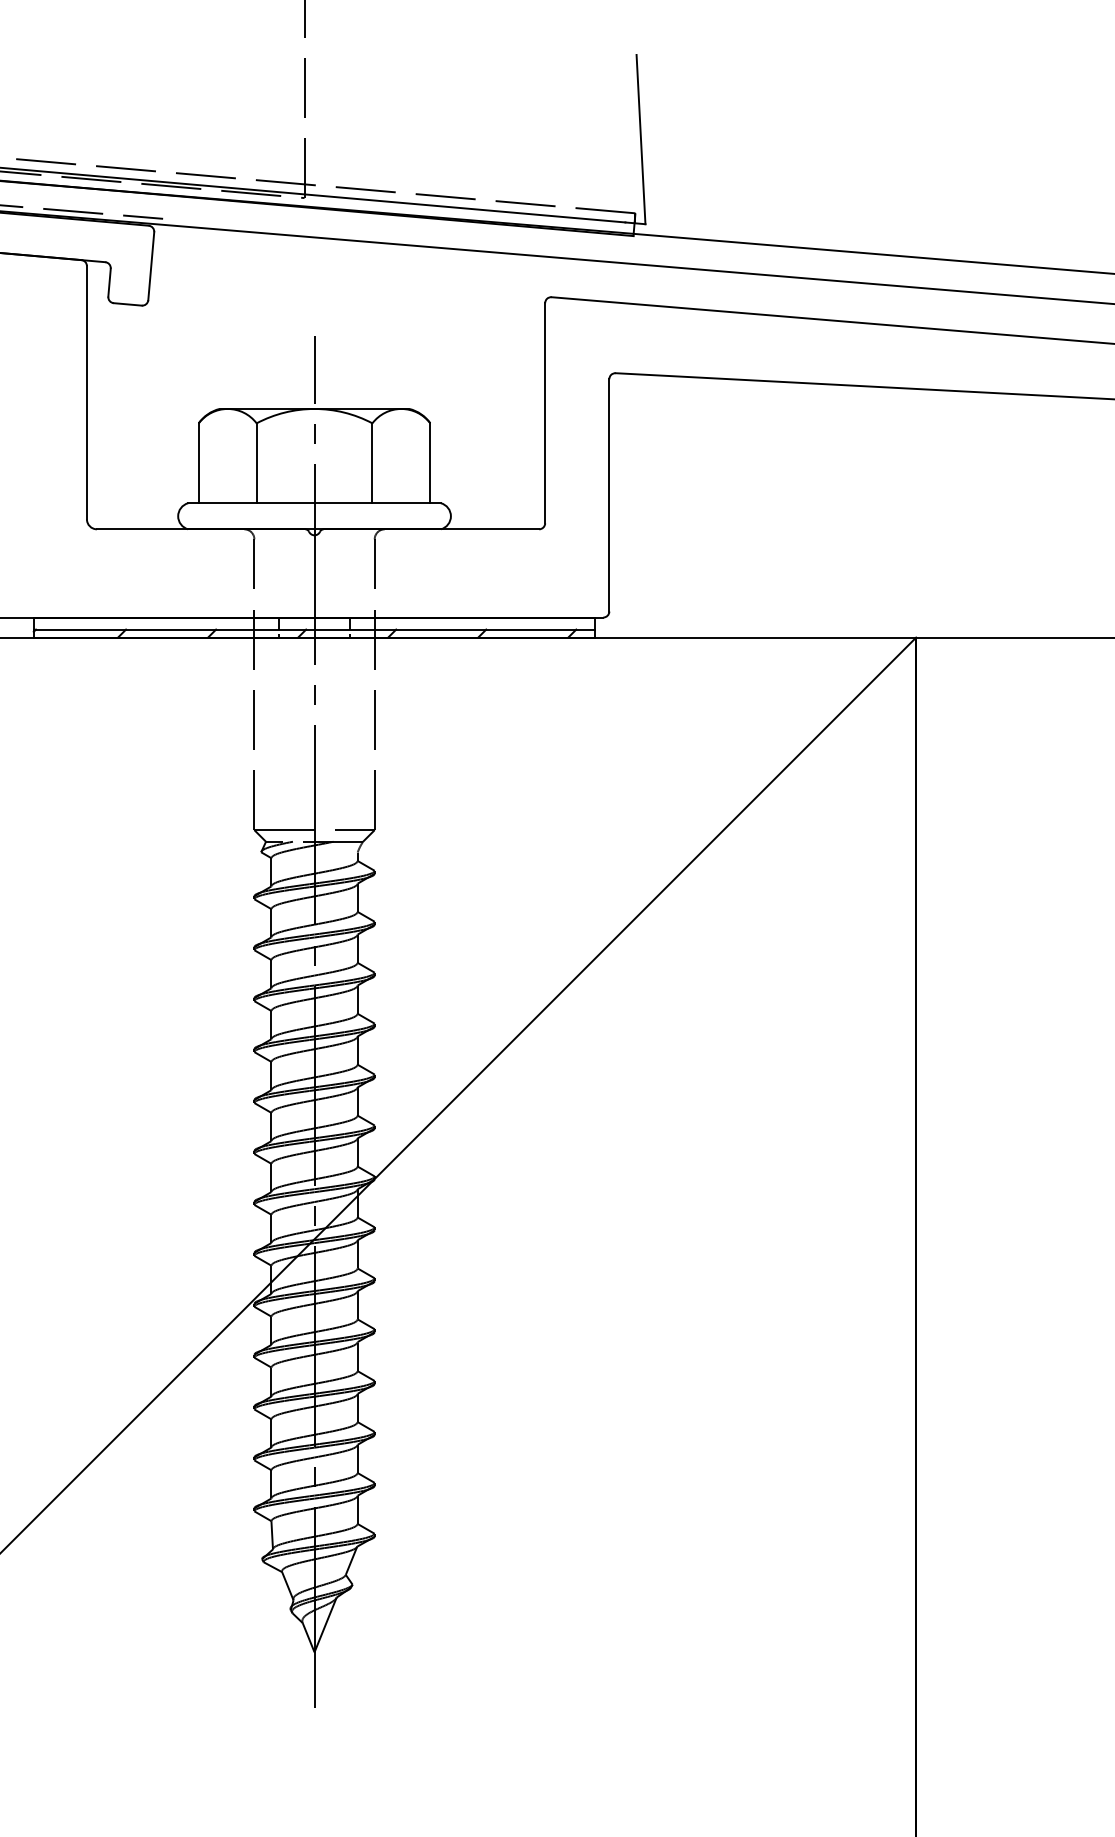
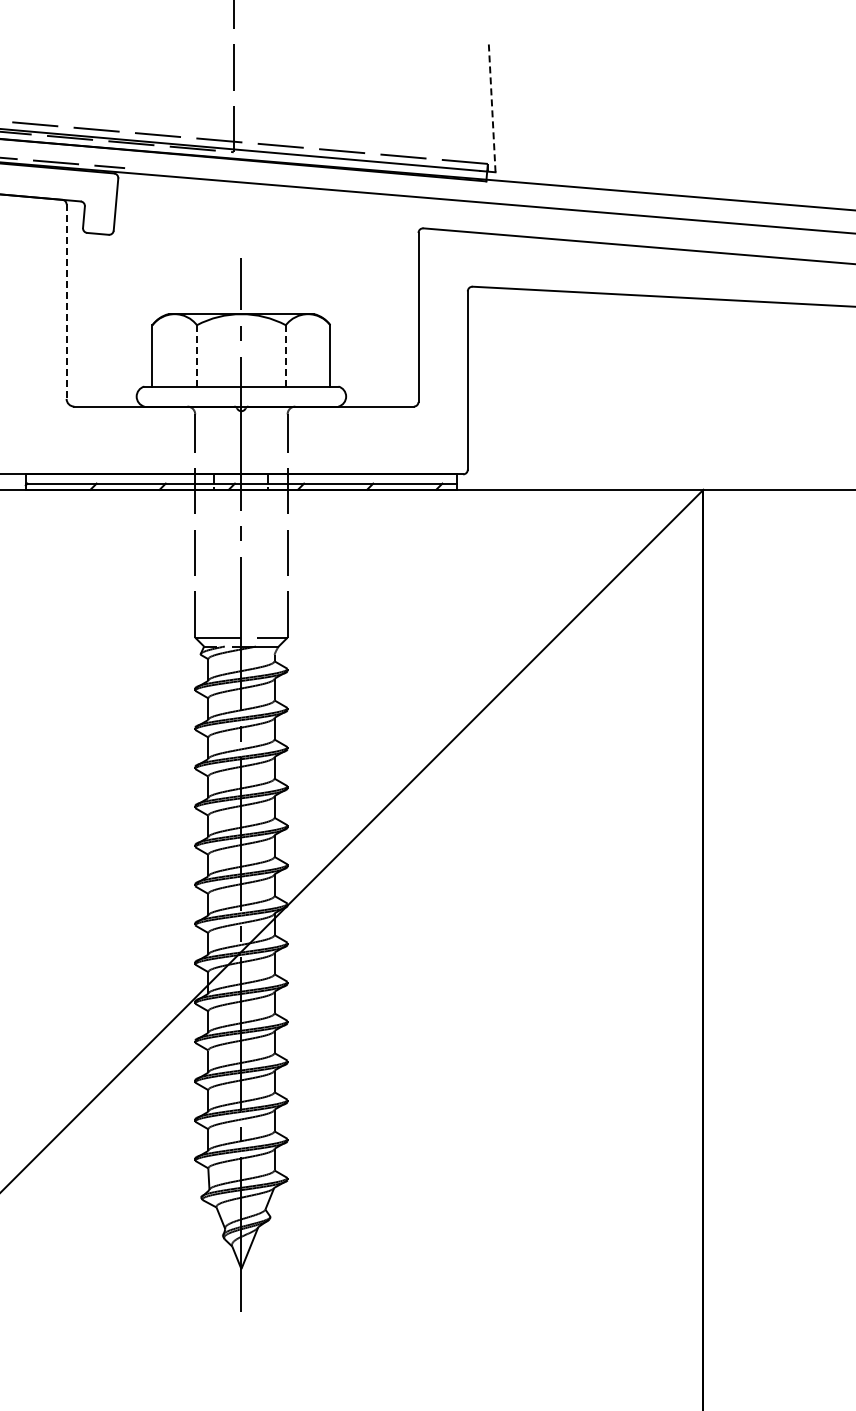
line: (641, 138) -> (492, 106), solid -> dashed
line: (86, 393) -> (66, 302), solid -> dashed
line: (256, 462) -> (196, 355), solid -> dashed
line: (371, 462) -> (285, 355), solid -> dashed

